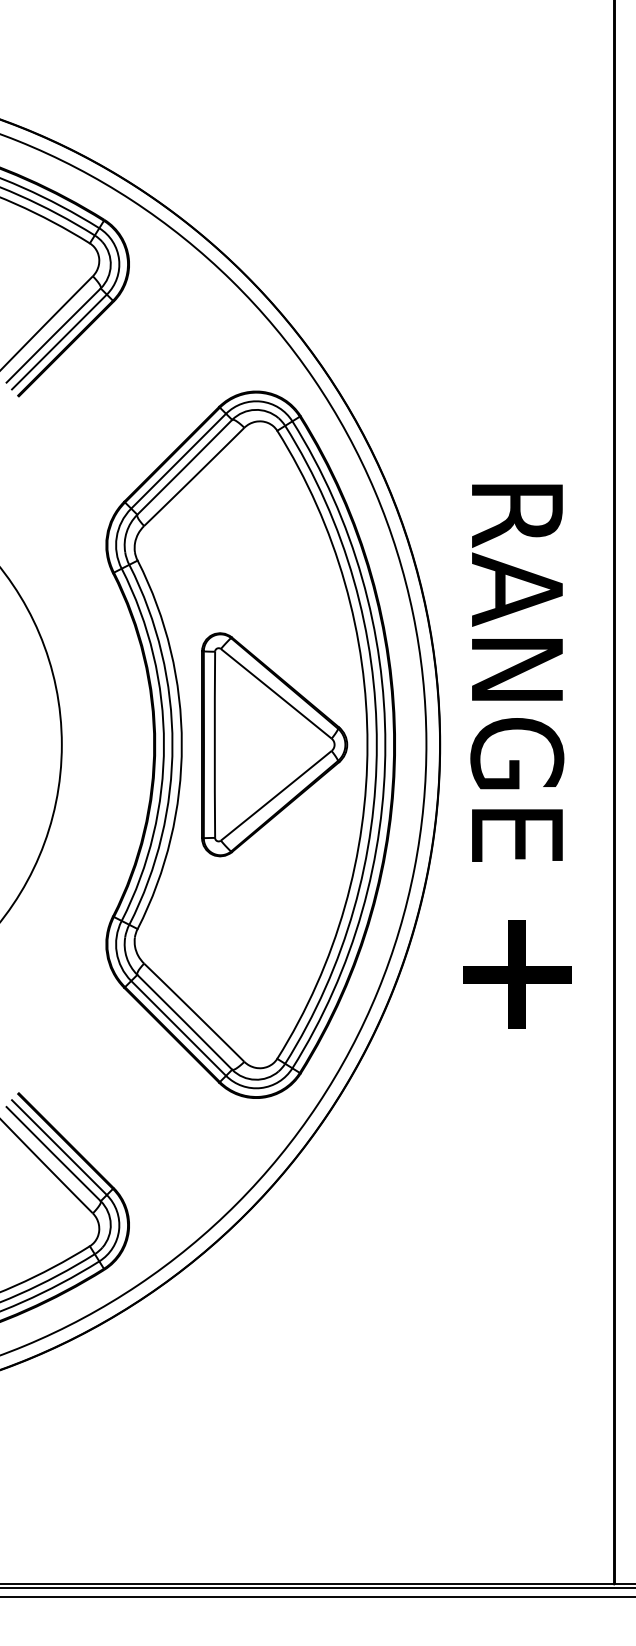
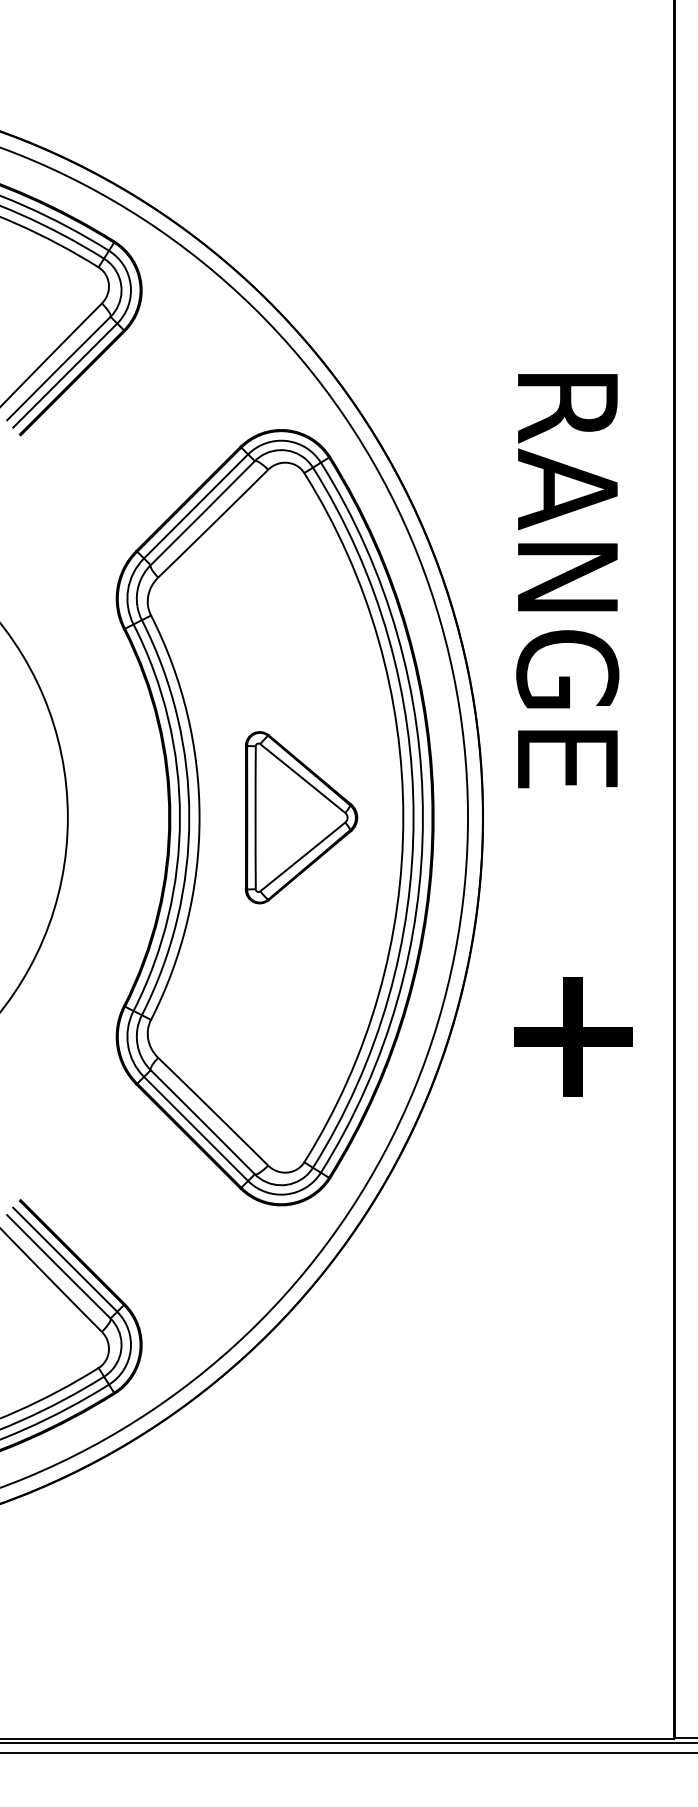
text: (517, 672) -> (567, 580), moved
part: (274, 744) -> (301, 817), size x0.7
part: (517, 974) -> (573, 1036), moved

